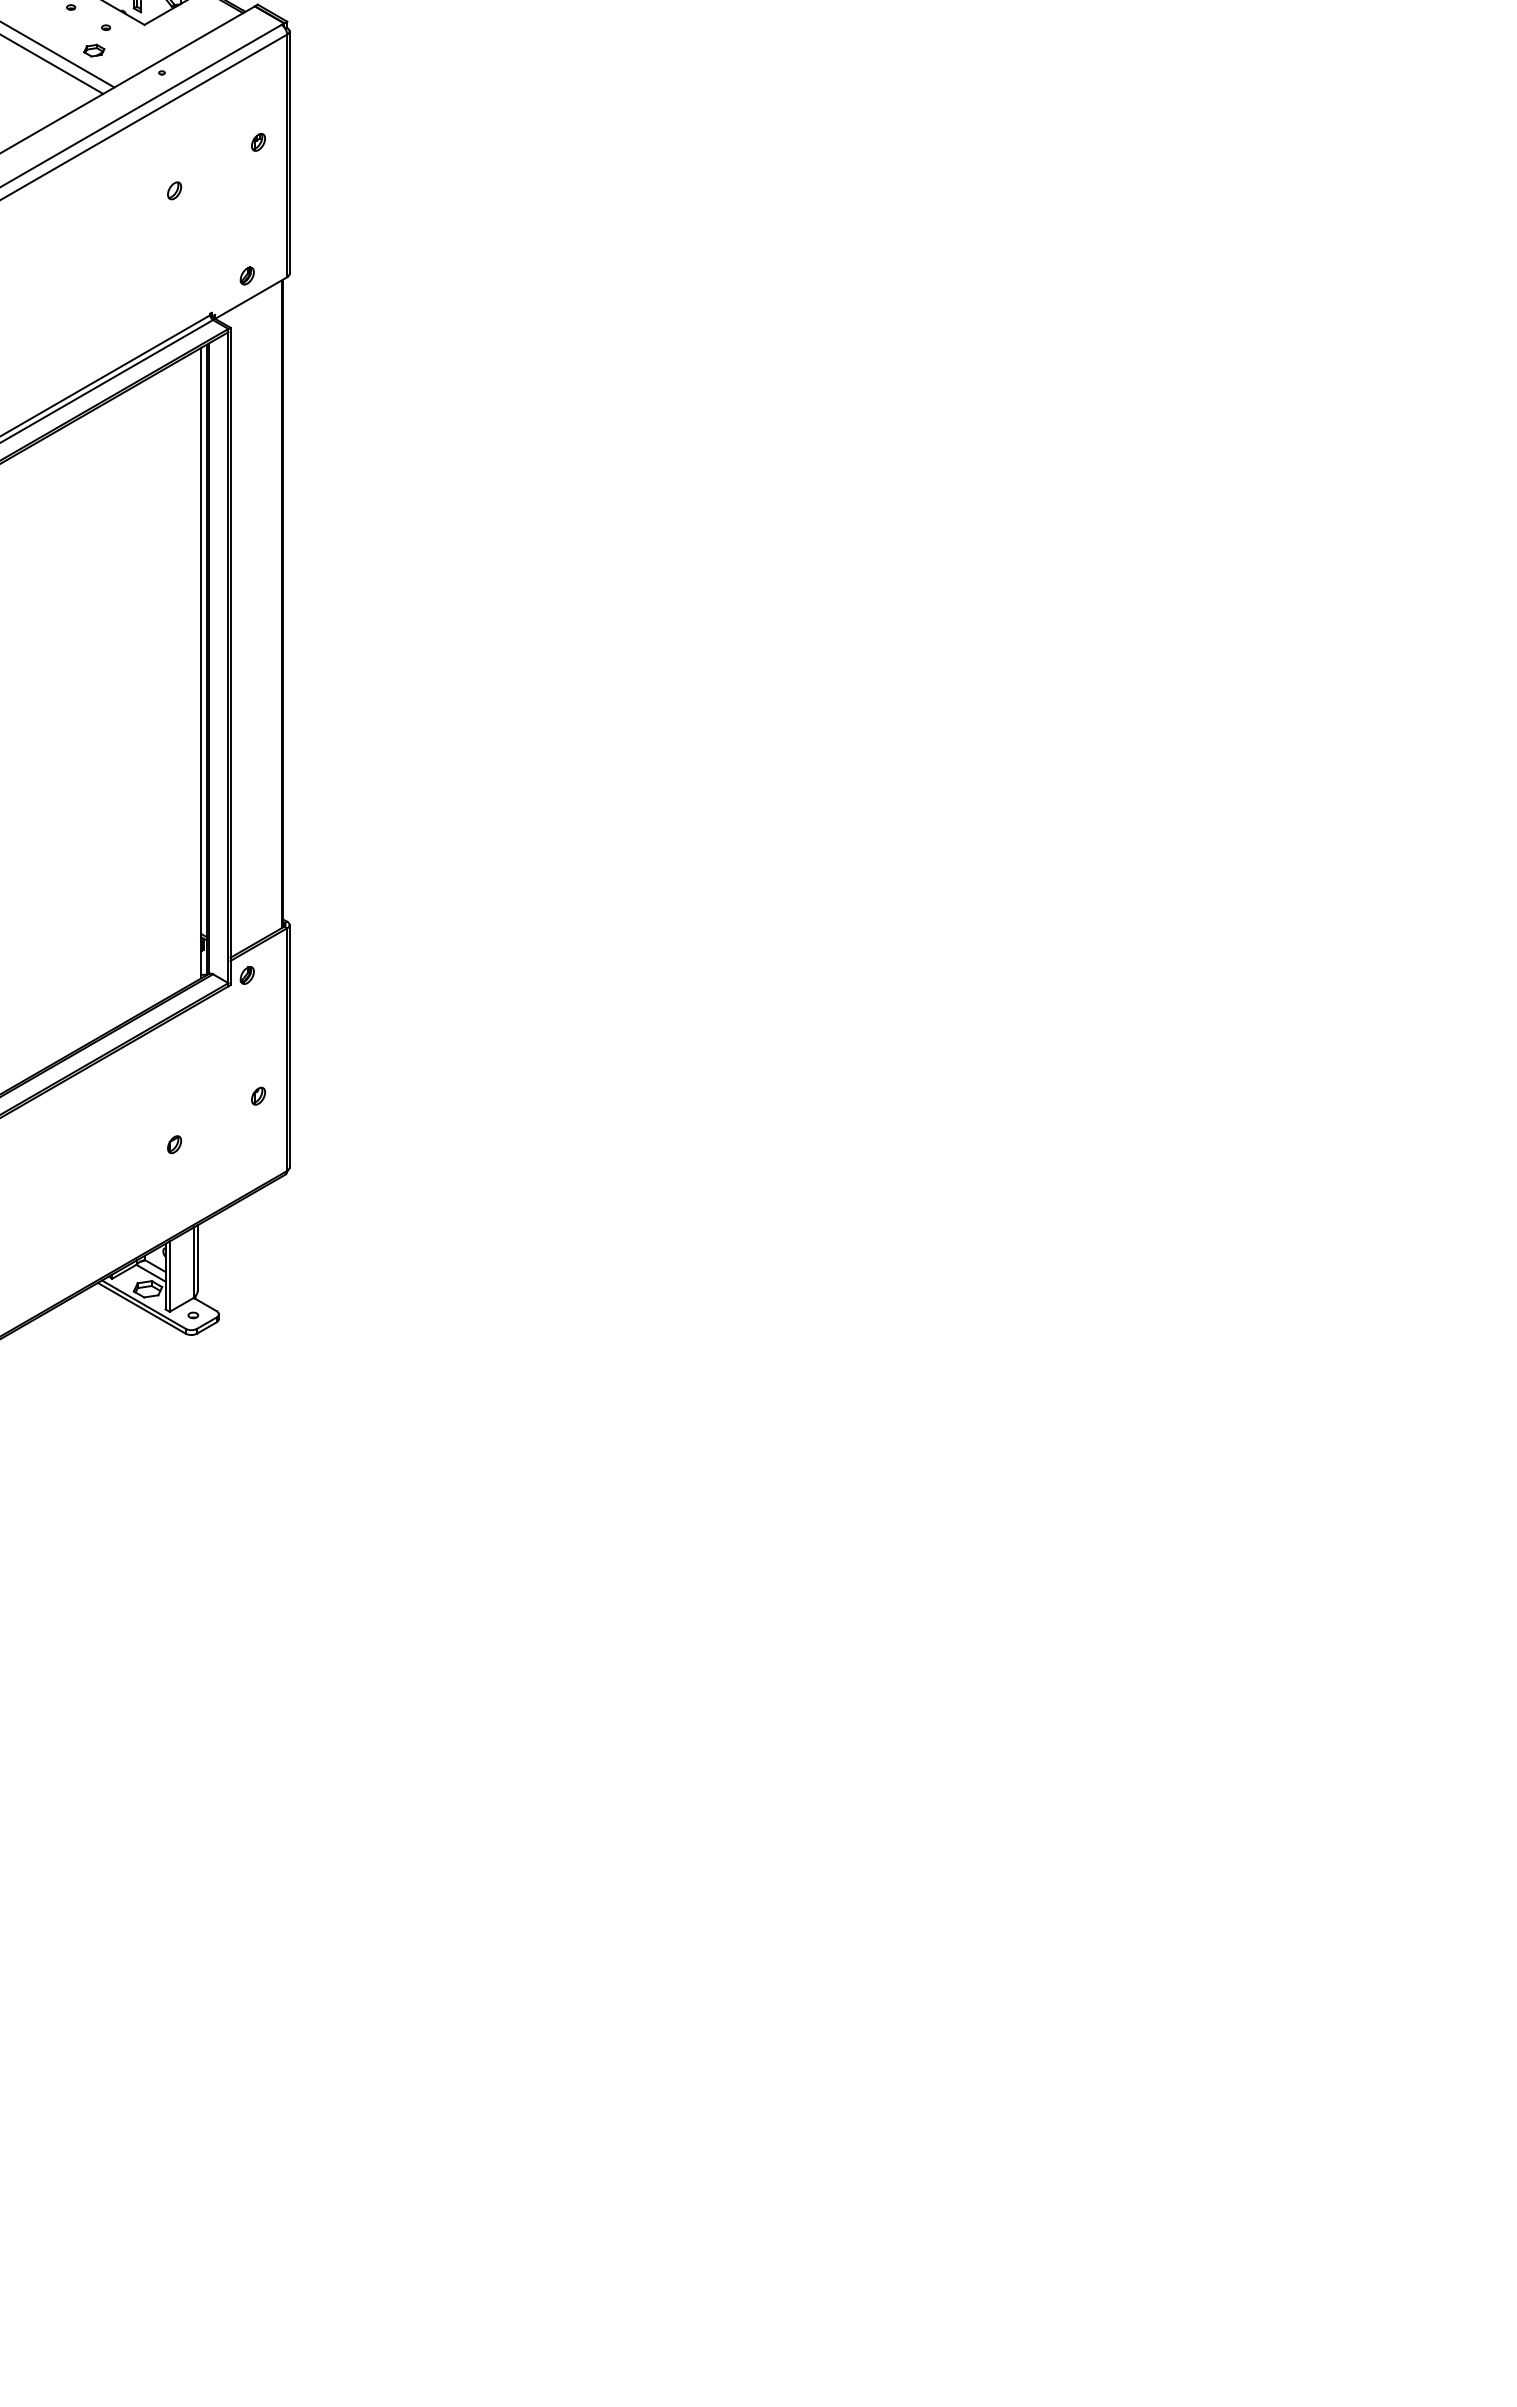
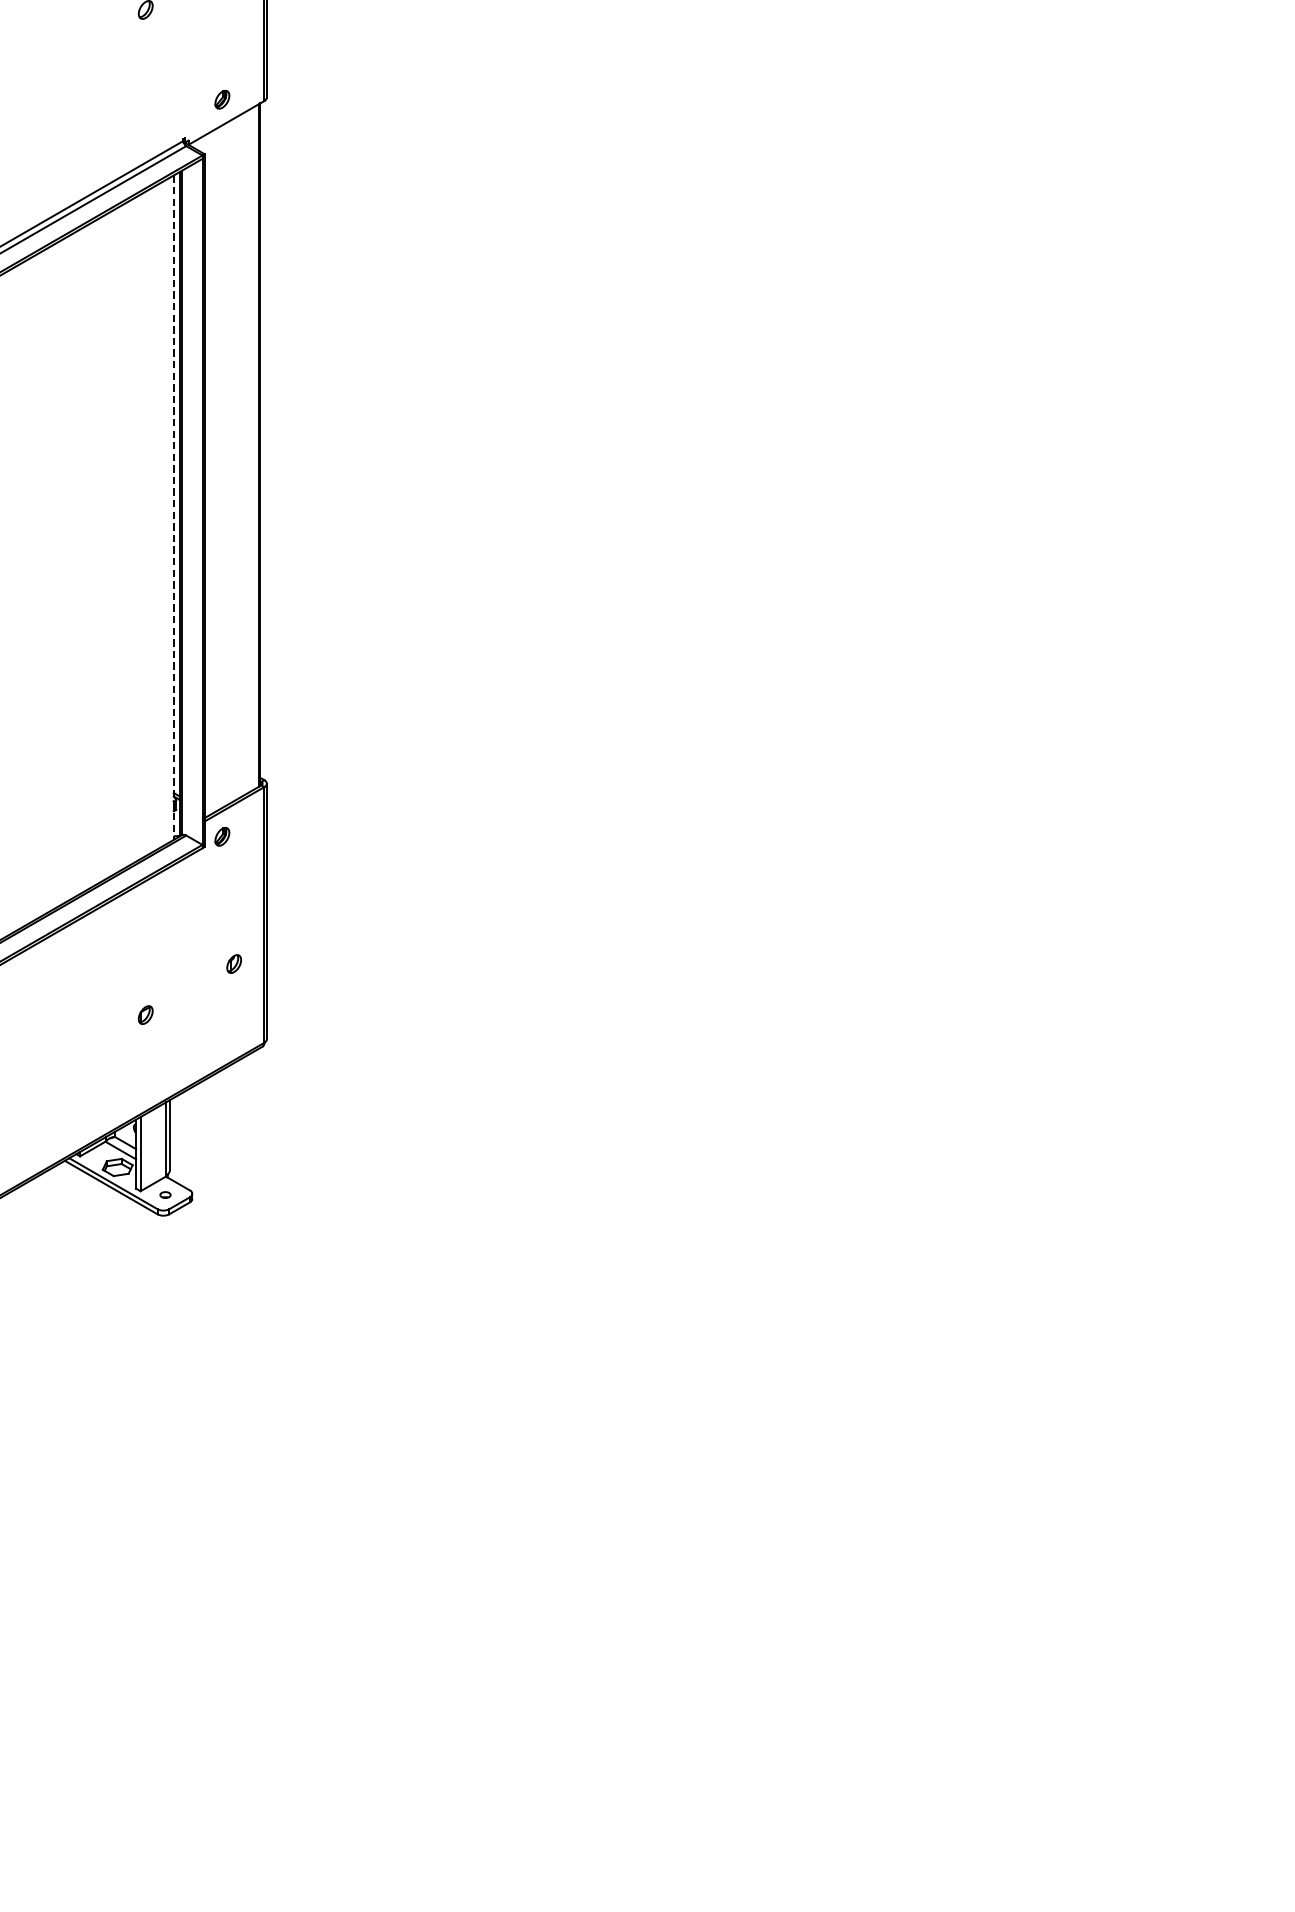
line: (201, 663) -> (174, 508), solid -> dashed

